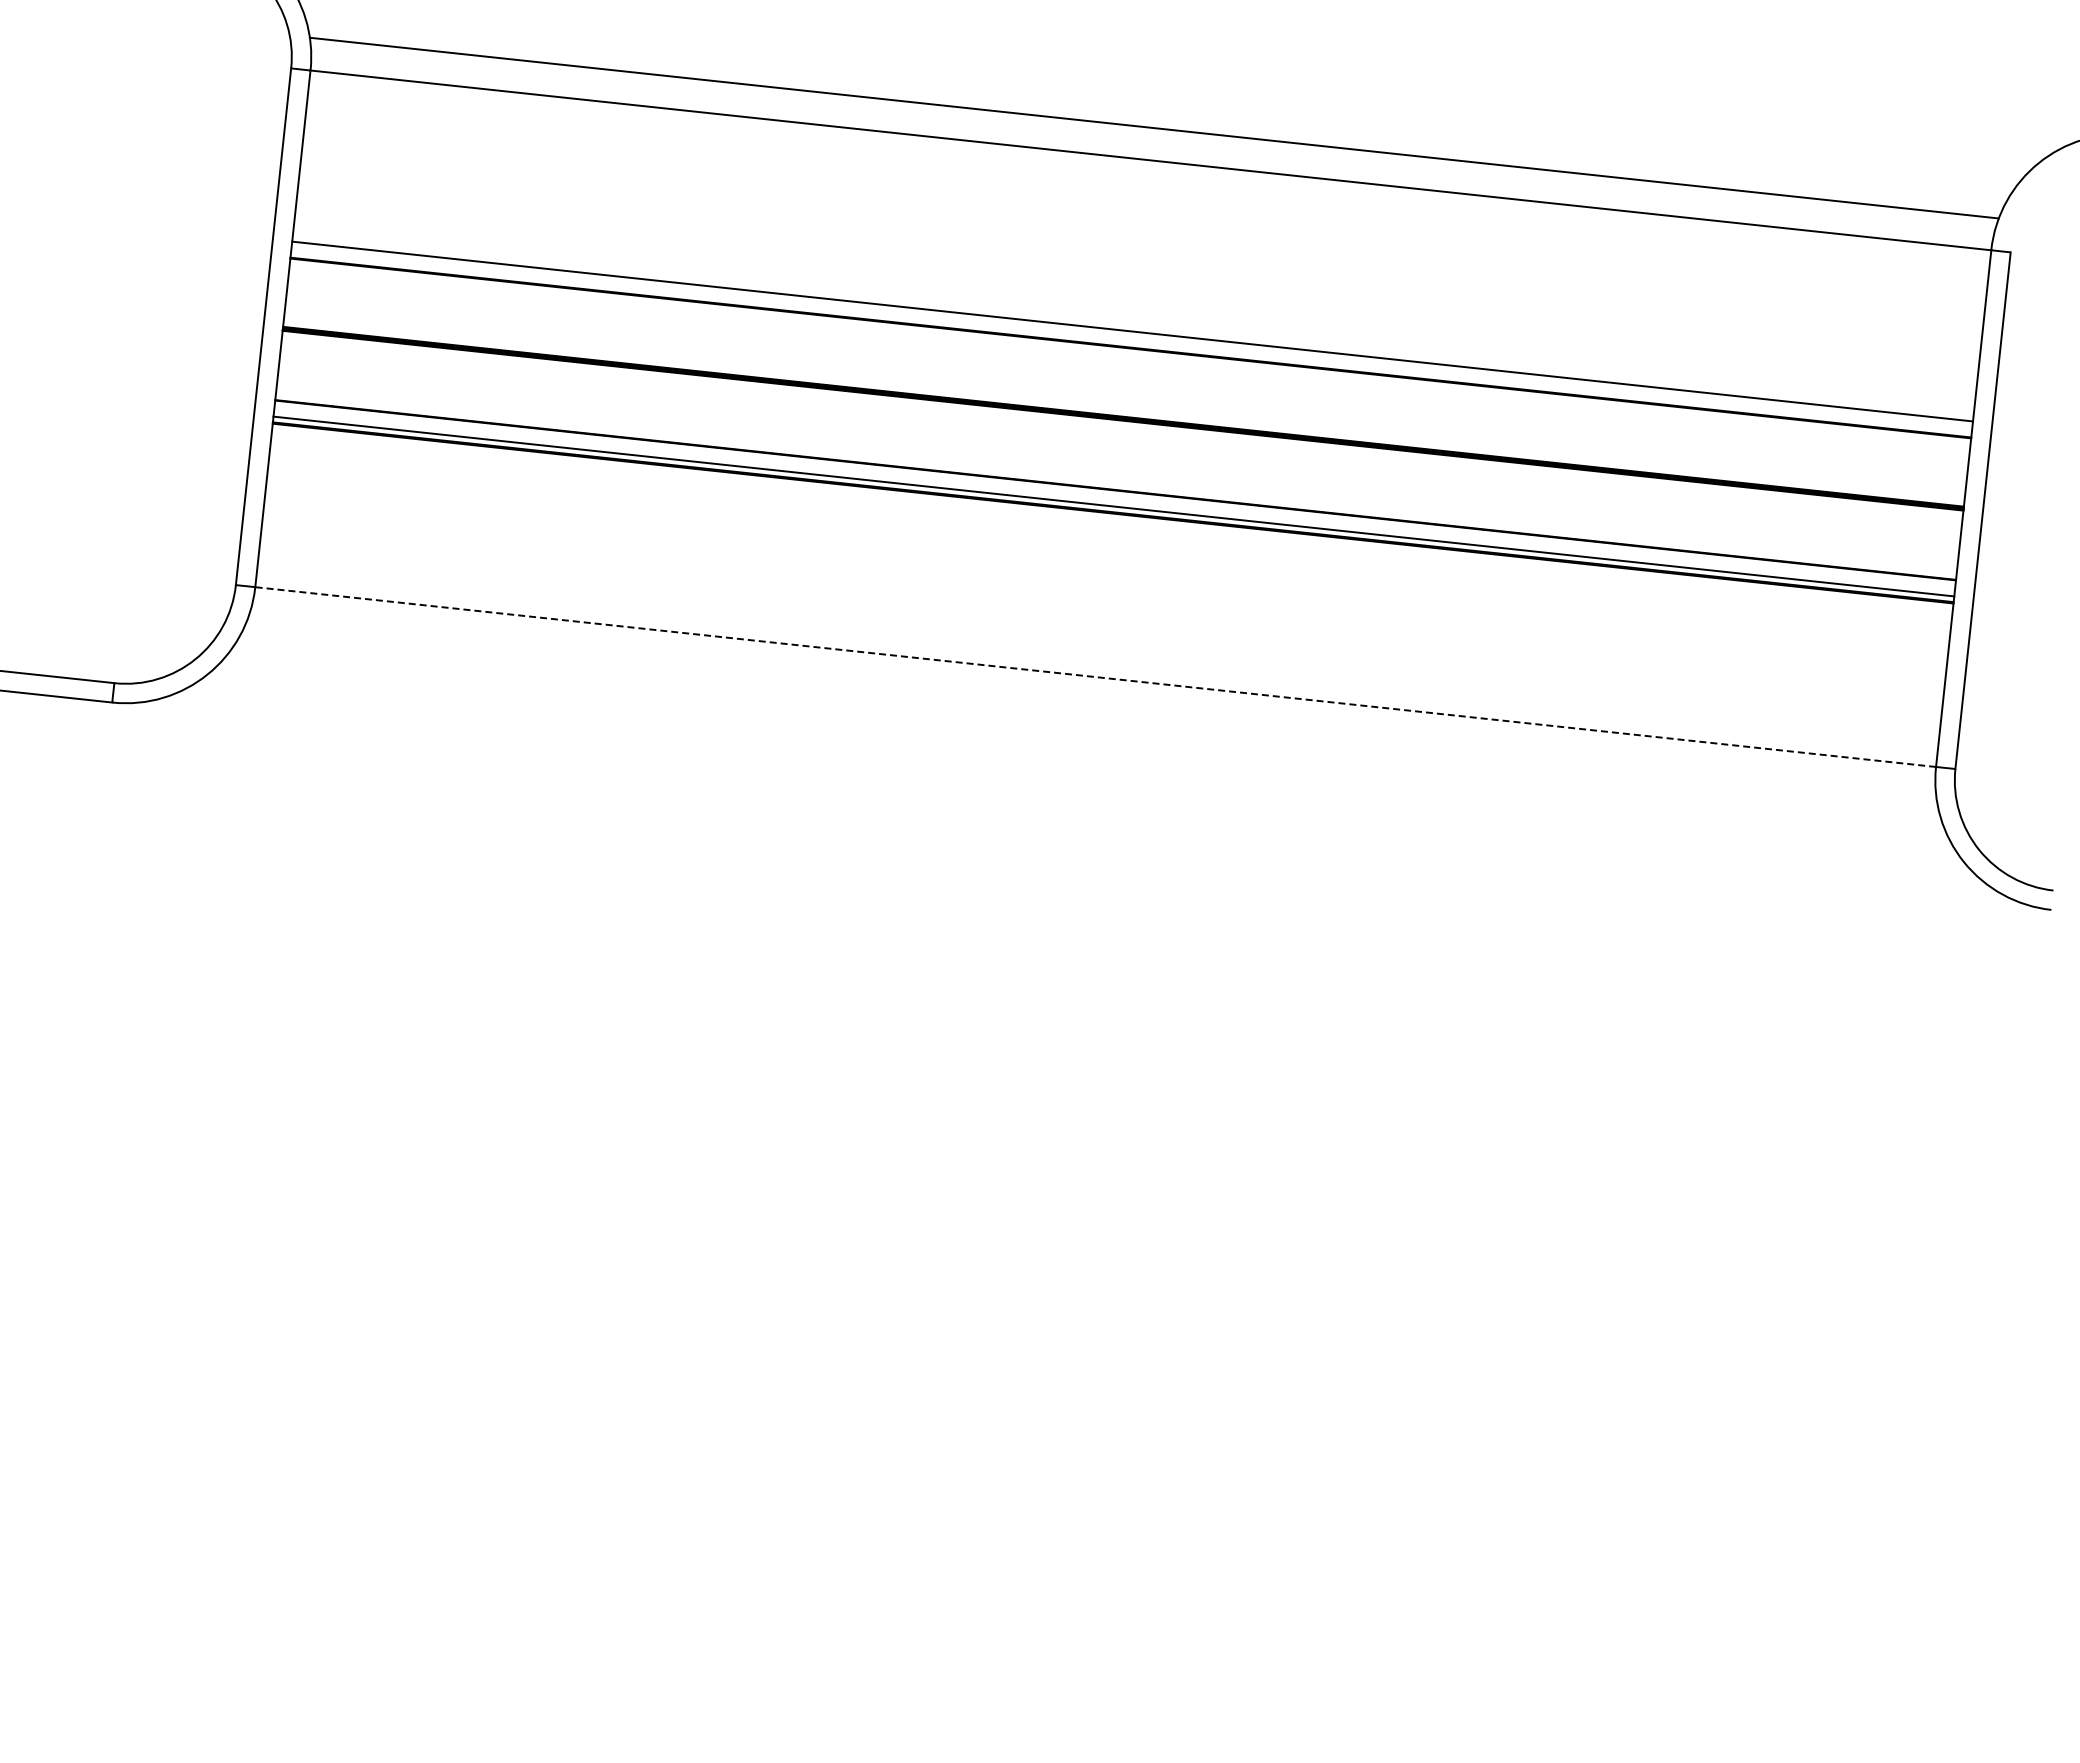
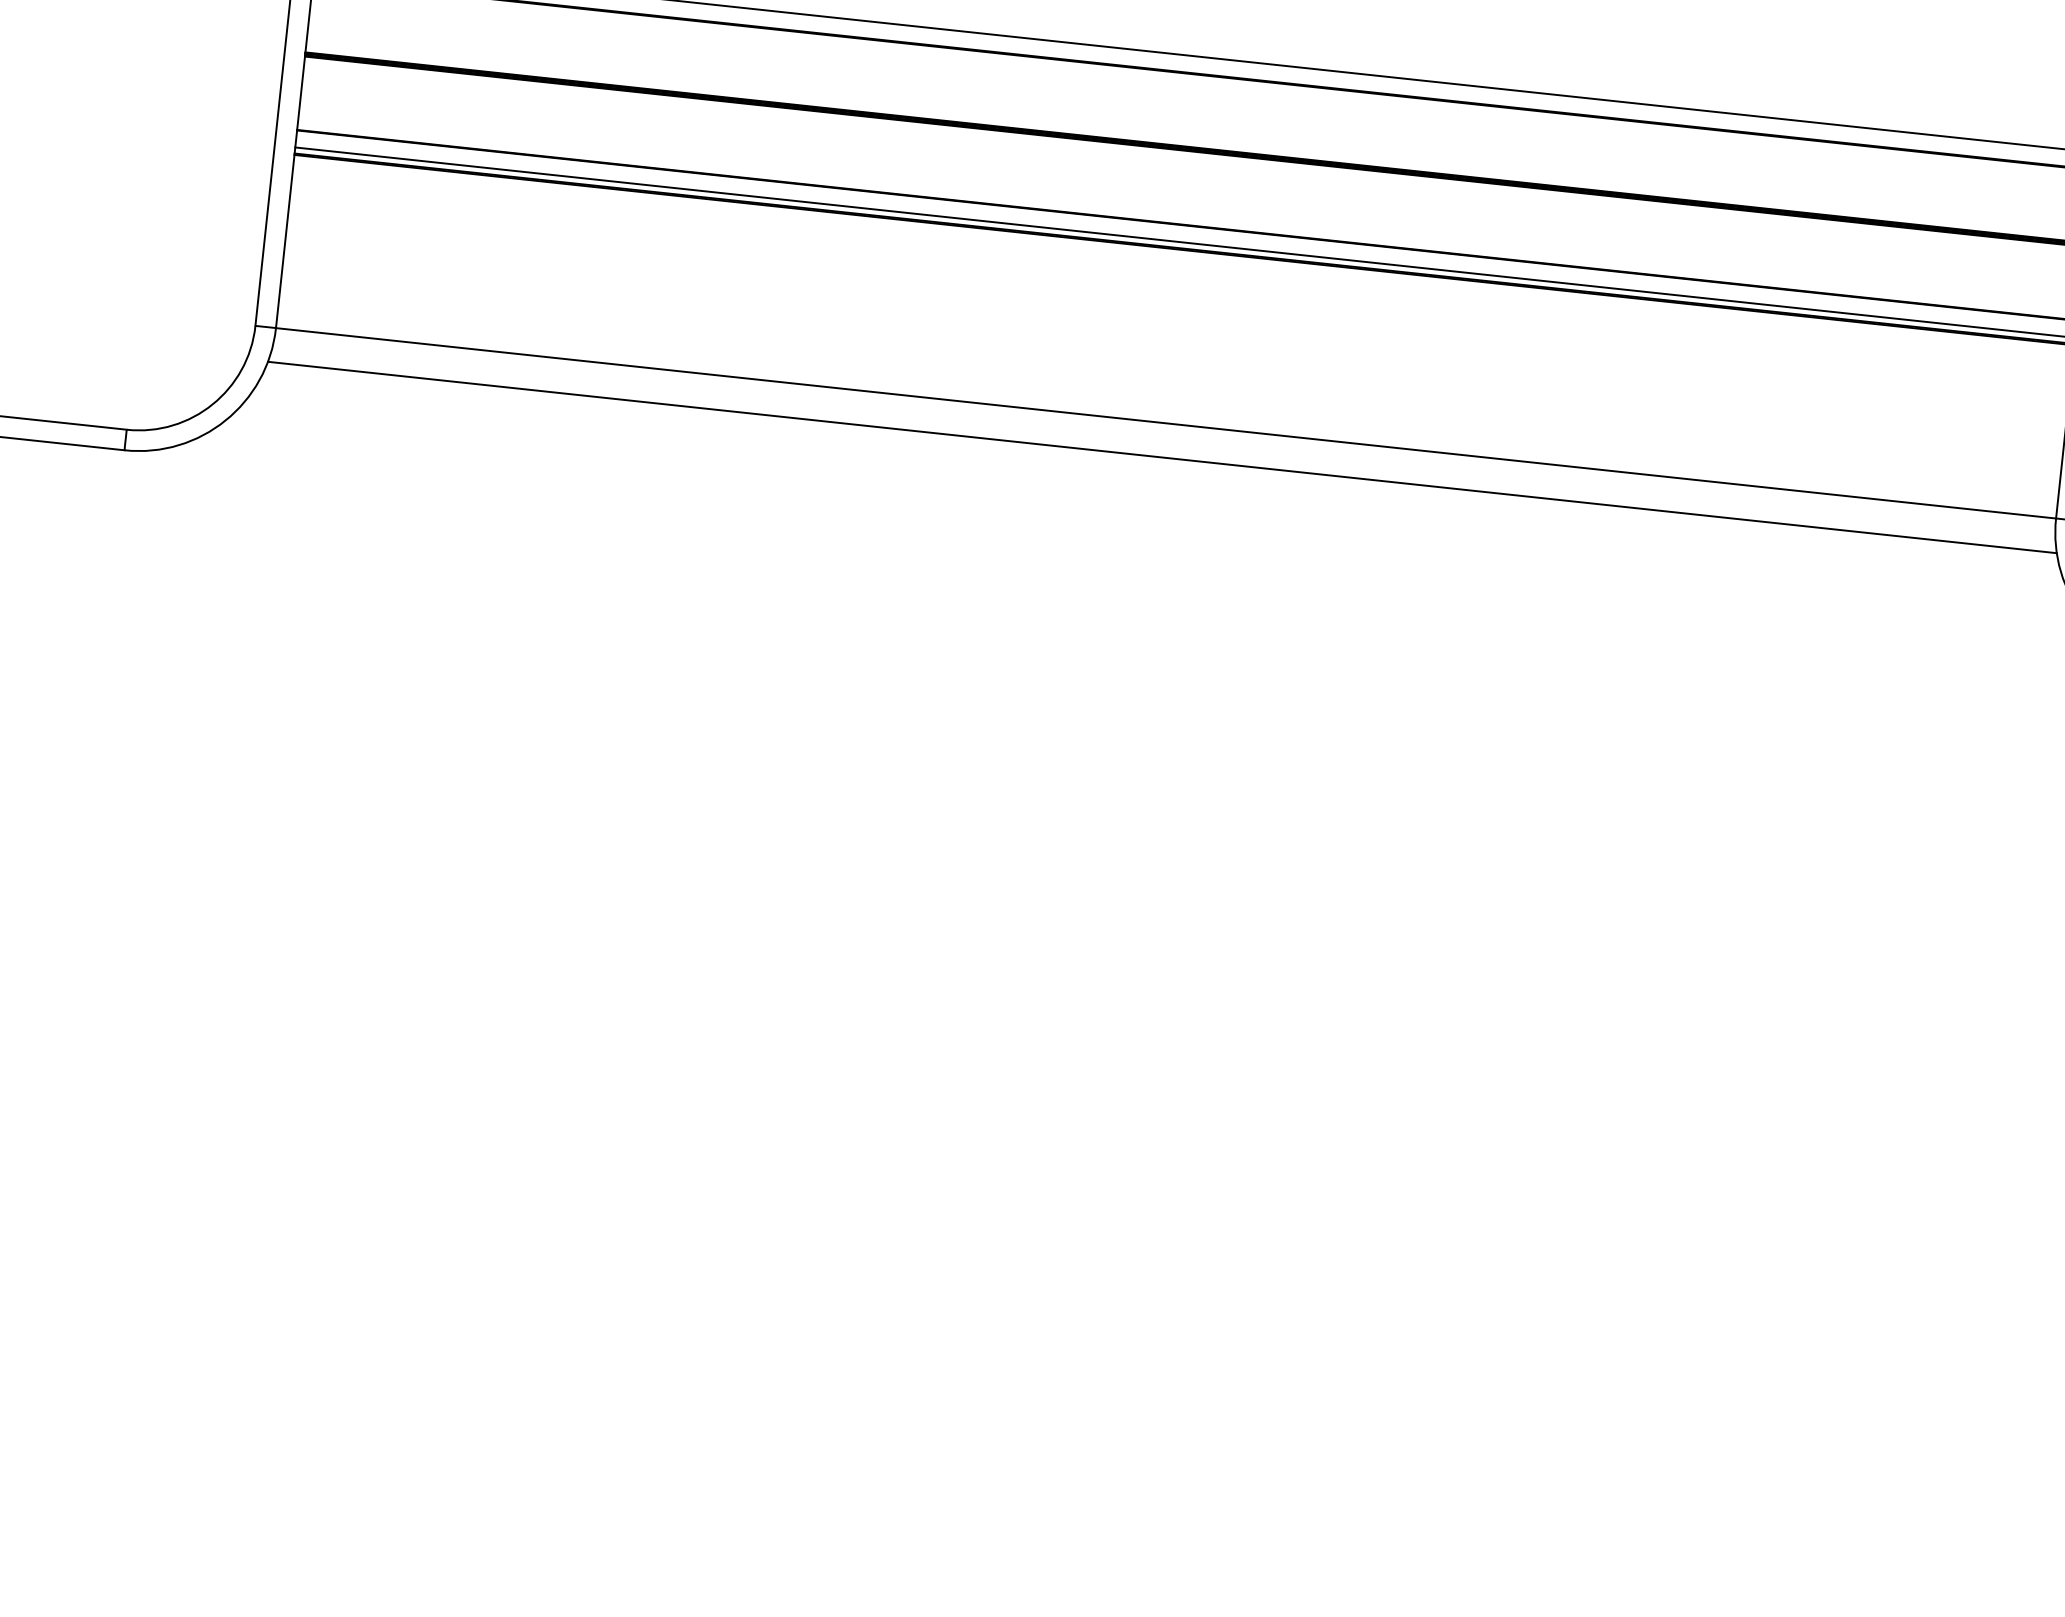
line: (1095, 677) -> (1165, 423), dashed -> solid
line: (1091, 709) -> (1161, 457), added

